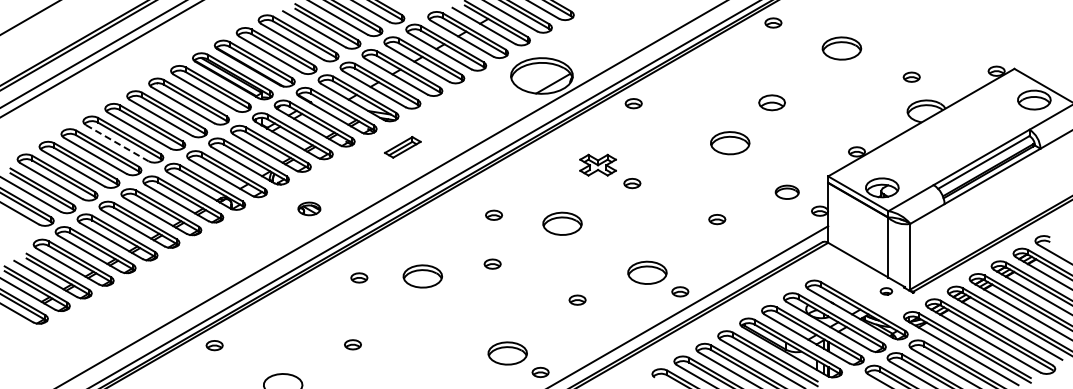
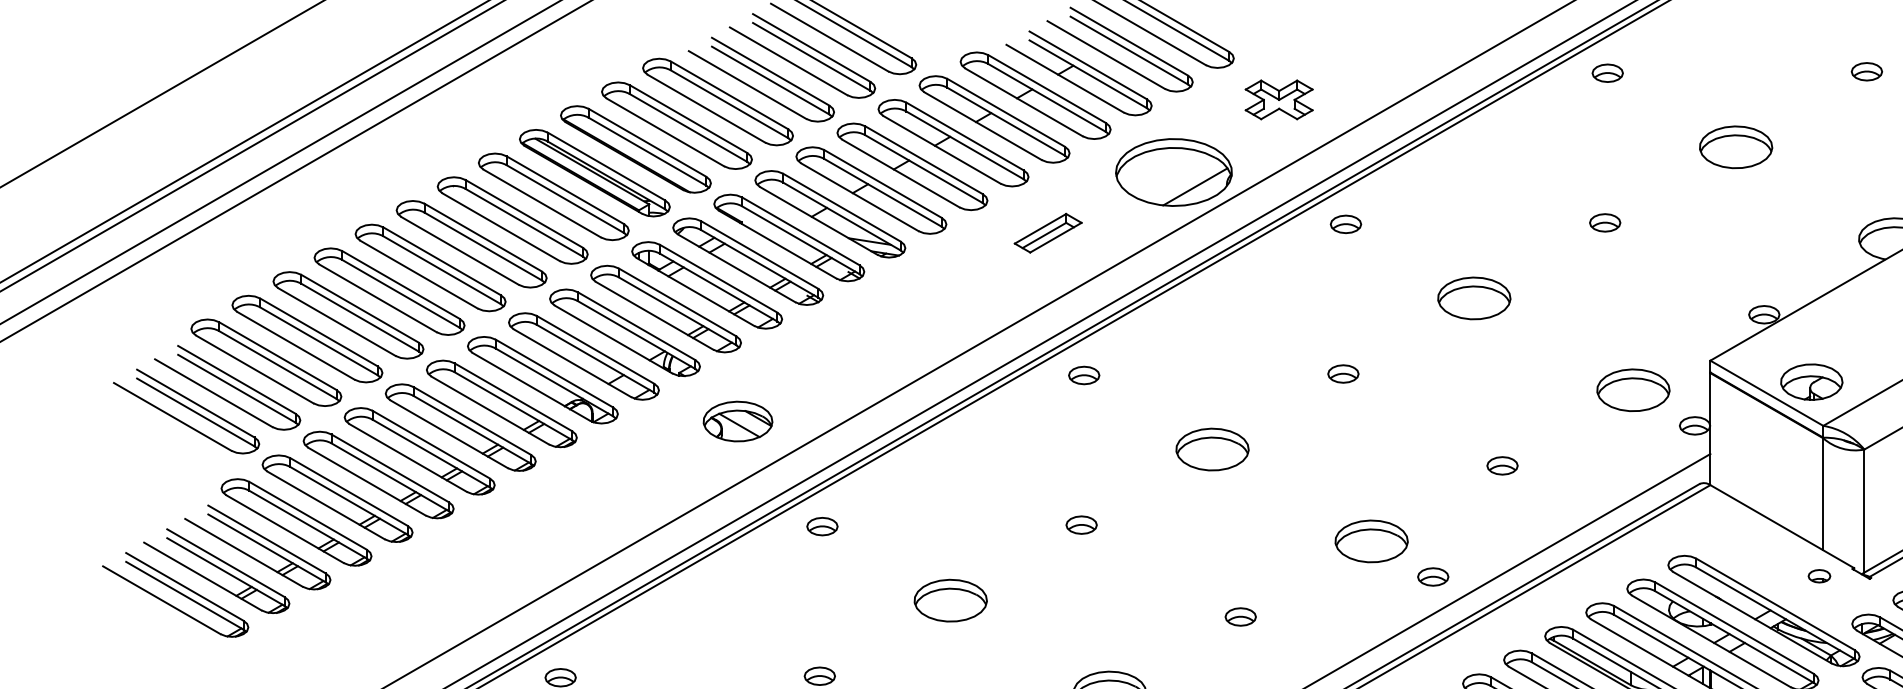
part: (841, 48) -> (1735, 147), moved
part: (911, 76) -> (1866, 70), moved
part: (771, 102) -> (1604, 222), size x0.62
line: (117, 143) -> (378, 299), dashed -> solid
part: (730, 143) -> (1474, 299), moved
part: (402, 147) -> (1047, 233), moved
part: (597, 164) -> (1278, 98), moved
part: (787, 192) -> (1634, 390), size x1.67
part: (309, 208) -> (738, 420), size x1.67
part: (493, 214) -> (1083, 373), moved
part: (717, 219) -> (1502, 465), moved
part: (422, 276) -> (950, 600), moved
part: (359, 277) -> (822, 525), moved
part: (577, 299) -> (1240, 615), moved

